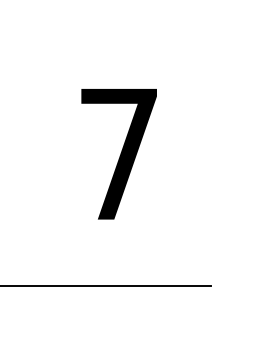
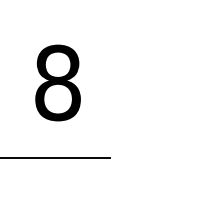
text: (118, 153) -> (57, 82), 7 -> 8

